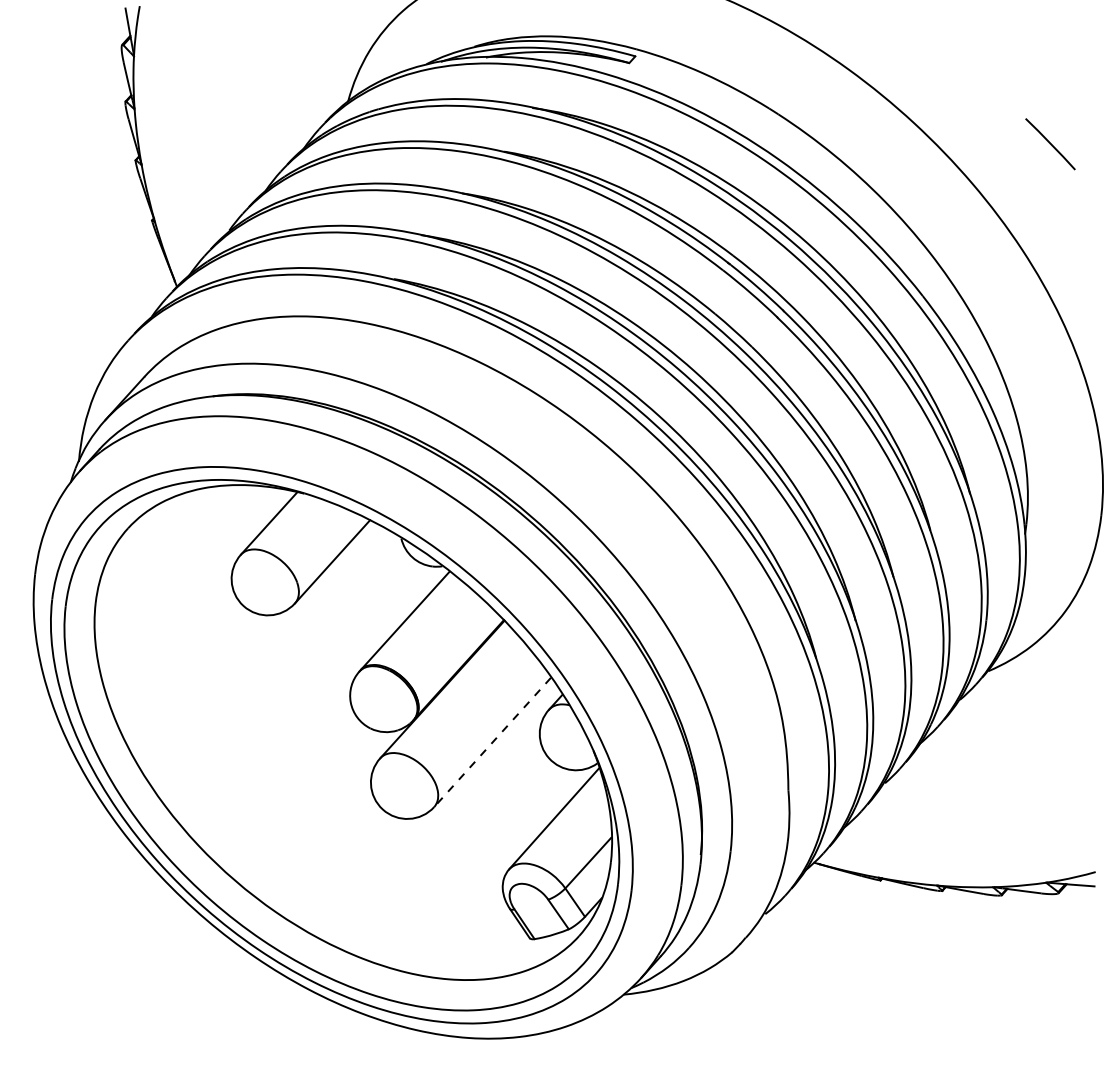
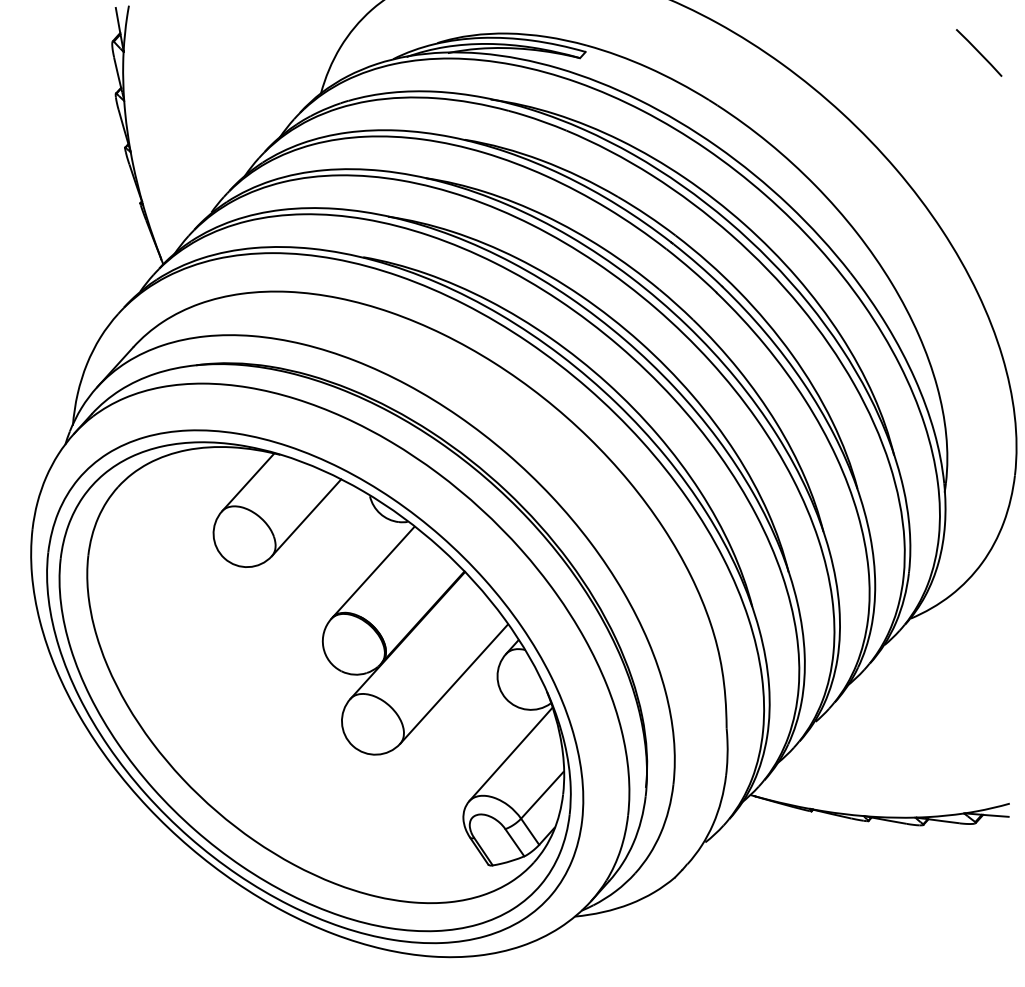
line: (1050, 143) -> (979, 52), moved
line: (491, 742) -> (453, 684), dashed -> solid

